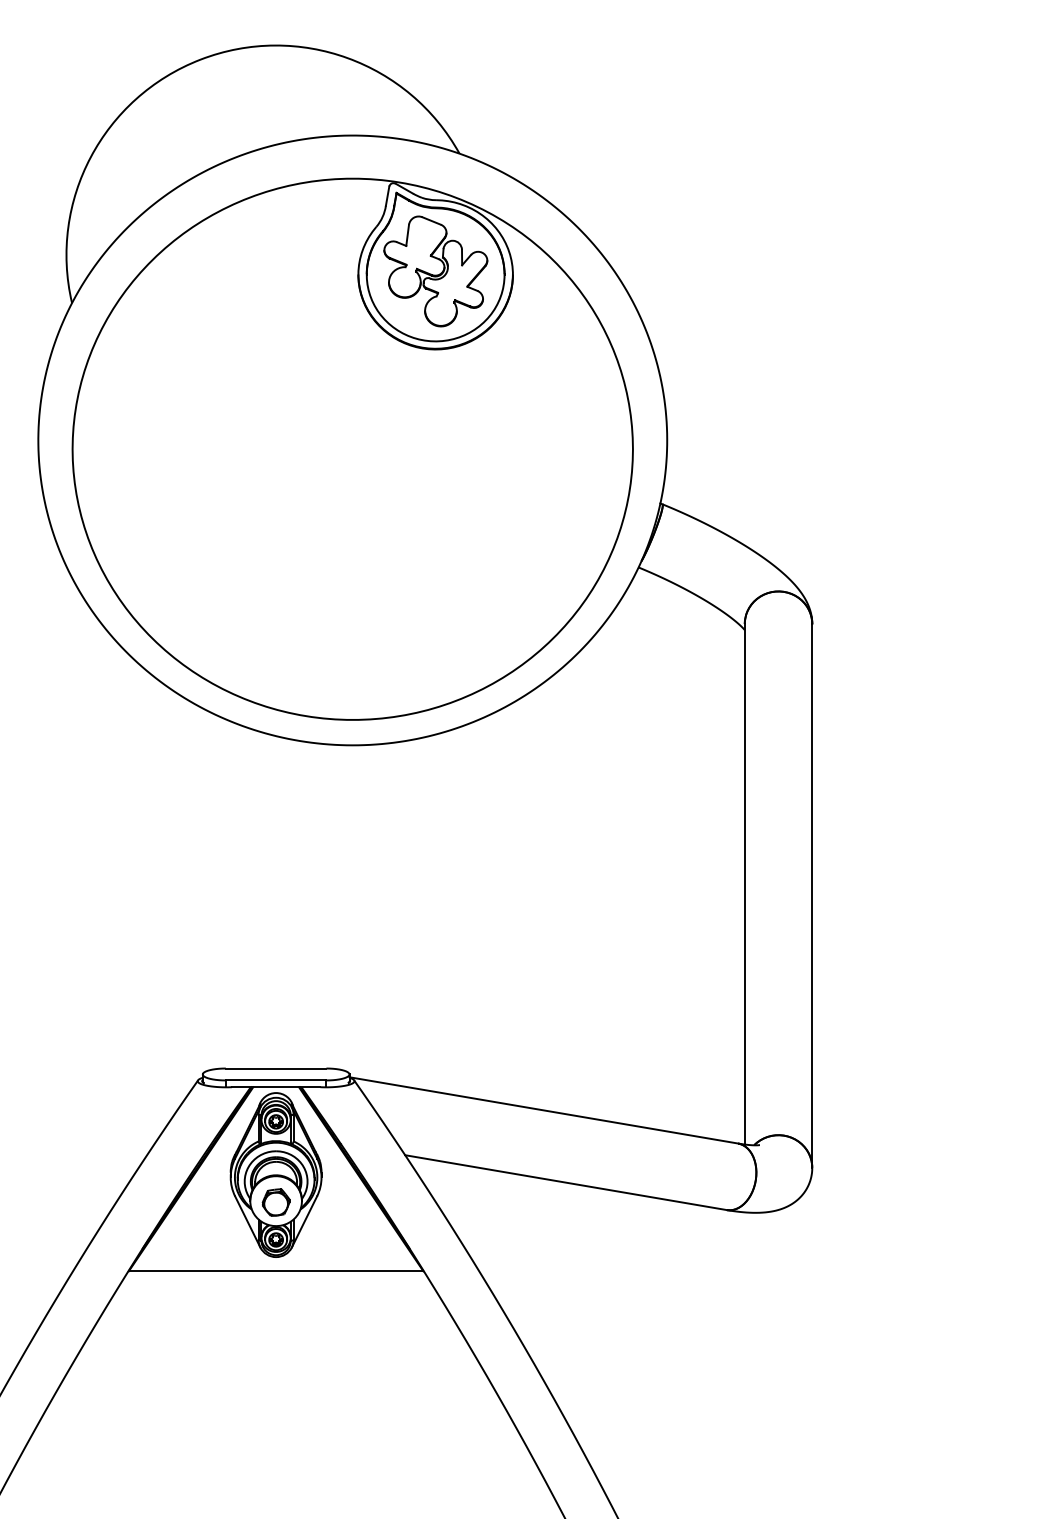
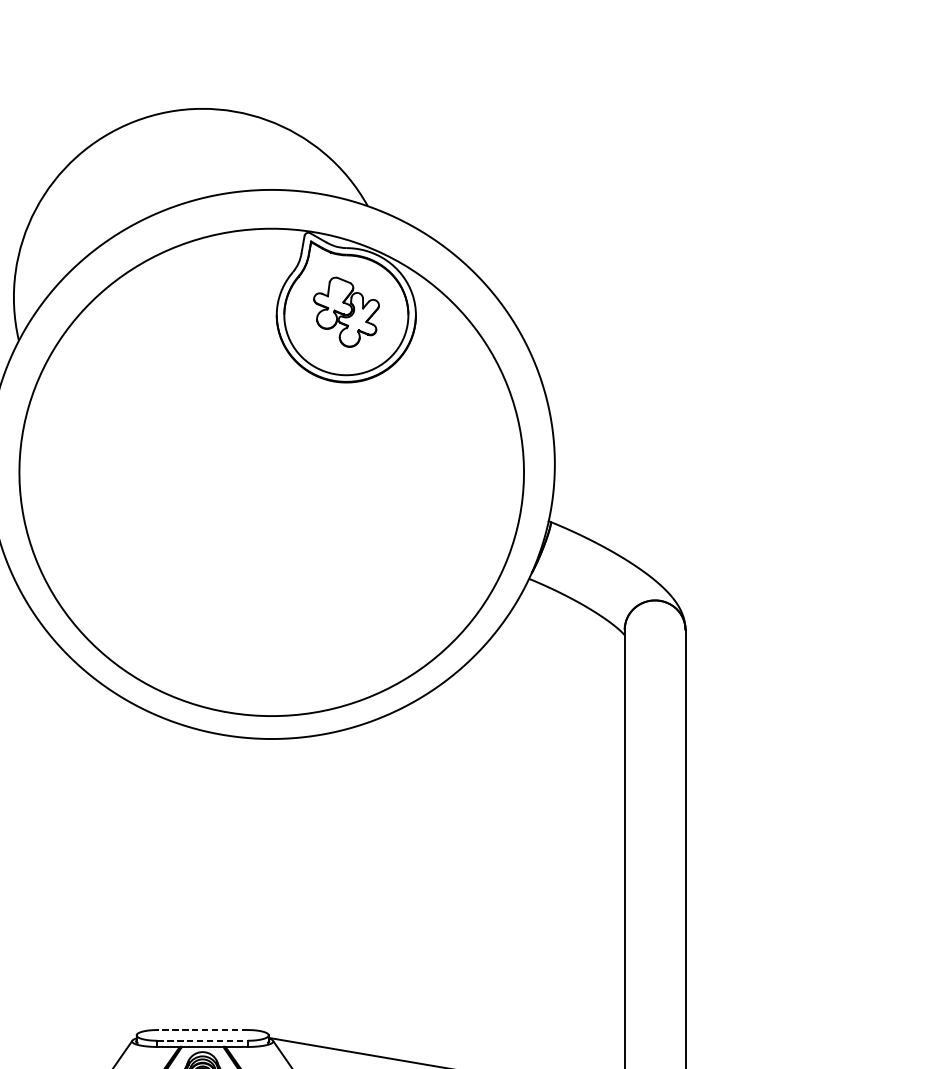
part: (435, 271) -> (346, 312), size x0.7
line: (275, 1068) -> (202, 1030), solid -> dashed
line: (276, 1080) -> (203, 1040), solid -> dashed

